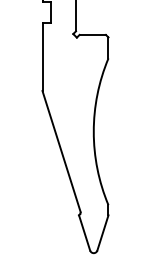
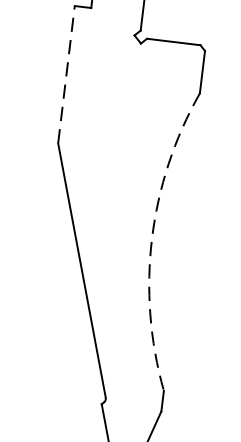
line: (42, 57) -> (66, 75), solid -> dashed
arc: (93, 131) -> (151, 237), solid -> dashed

